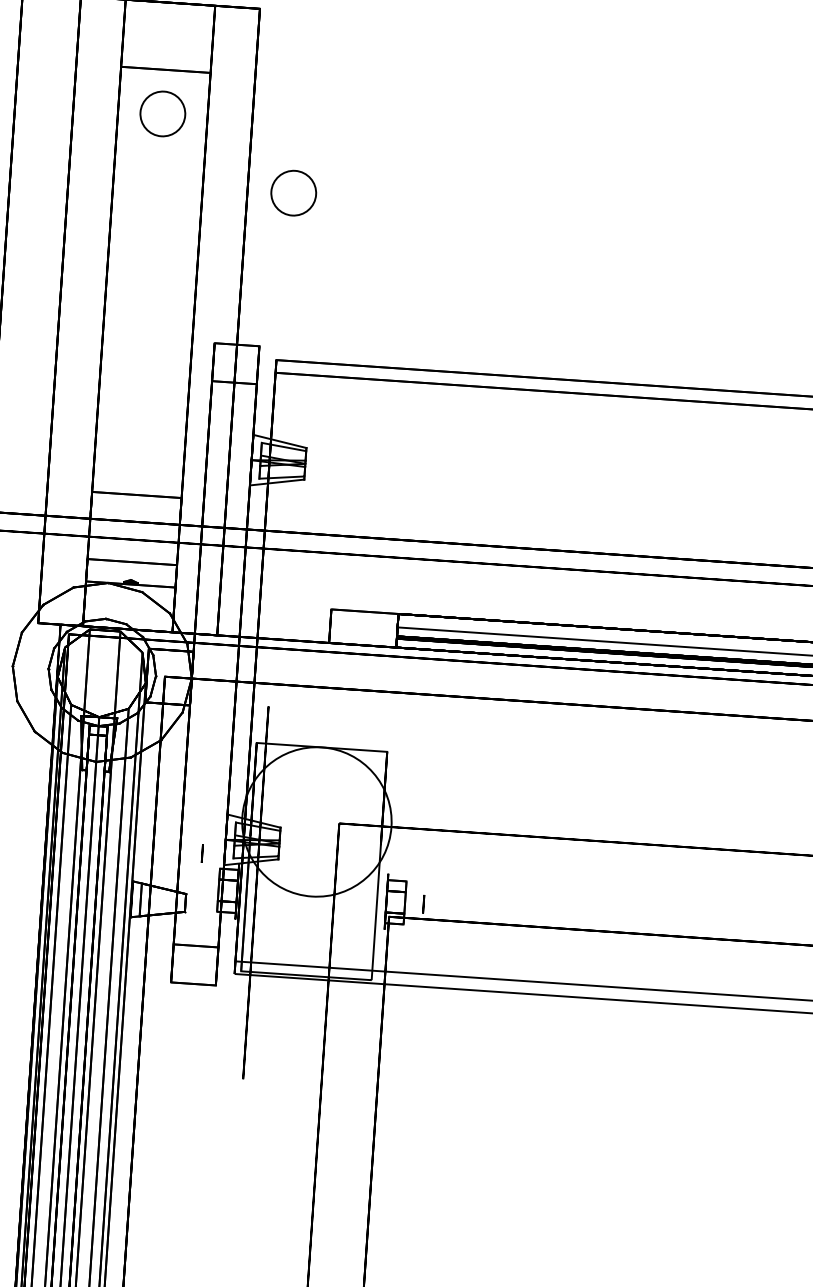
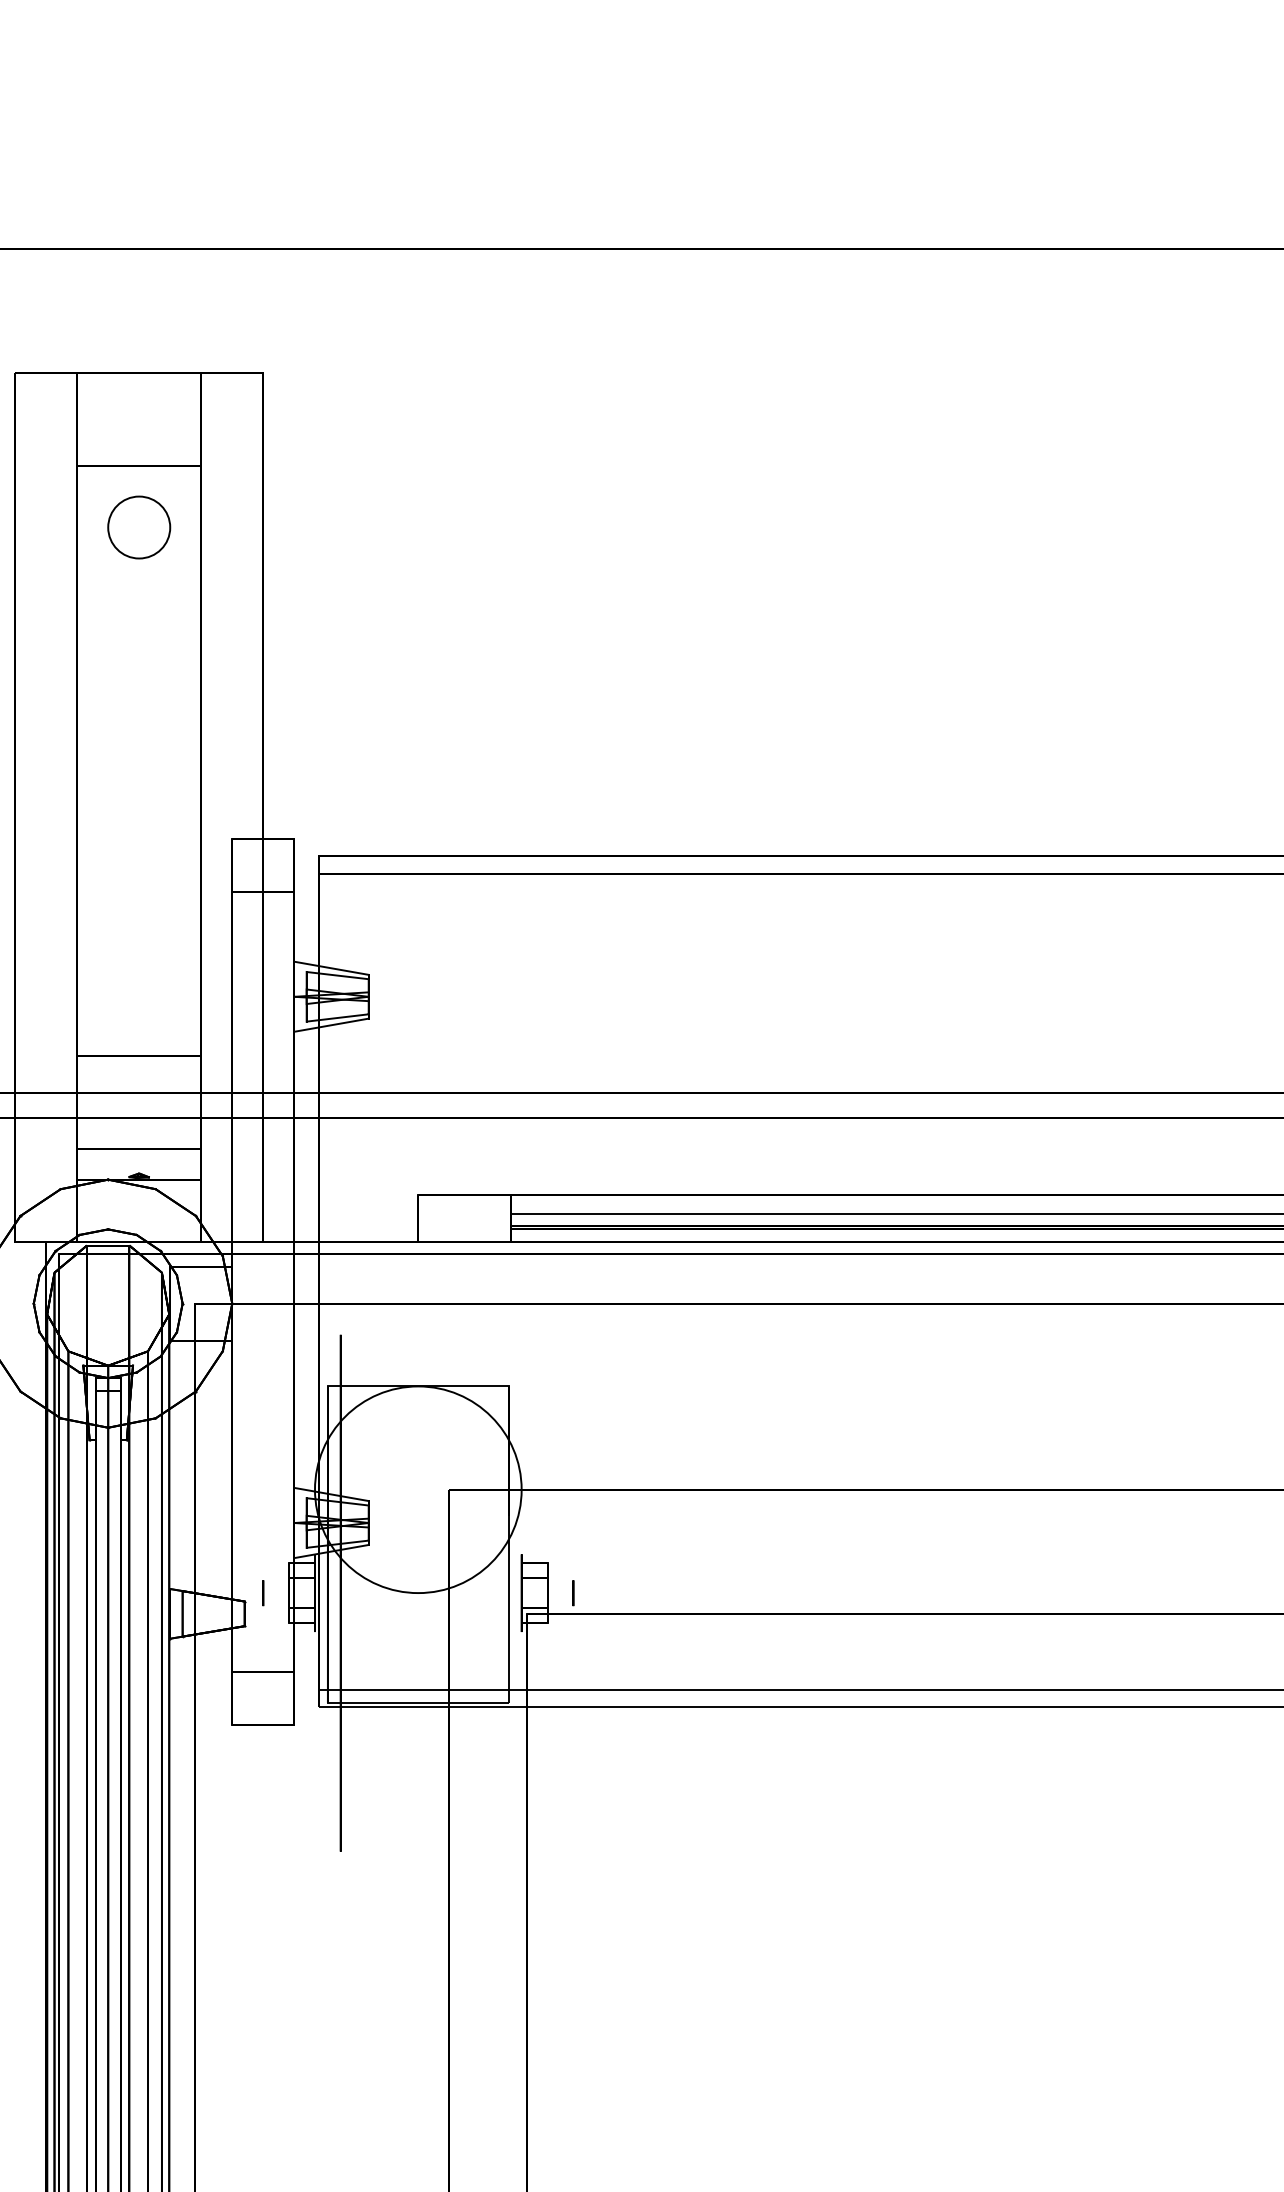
circle: (293, 193) -> (327, 624), removed
circle: (202, 853) -> (263, 1593), moved

